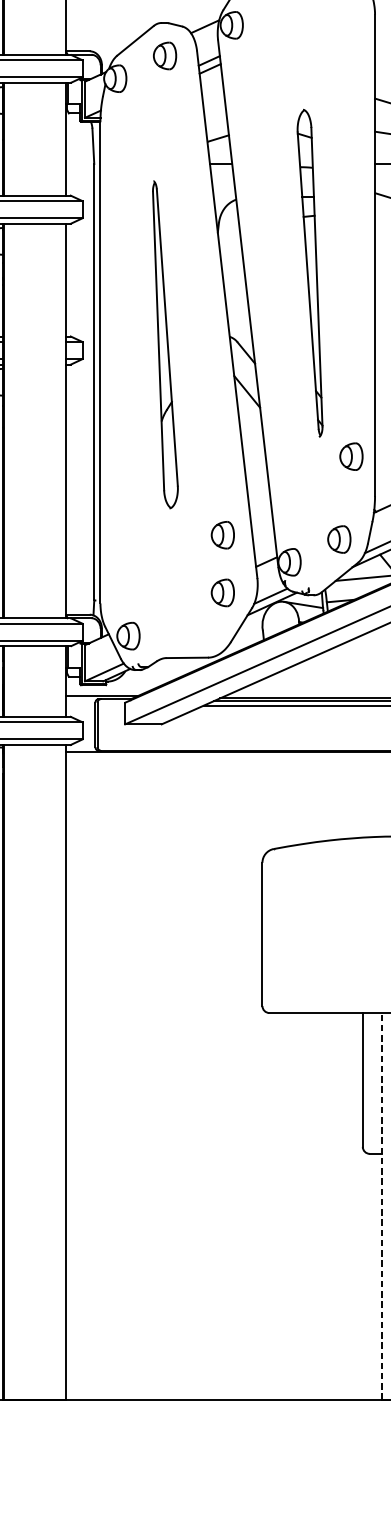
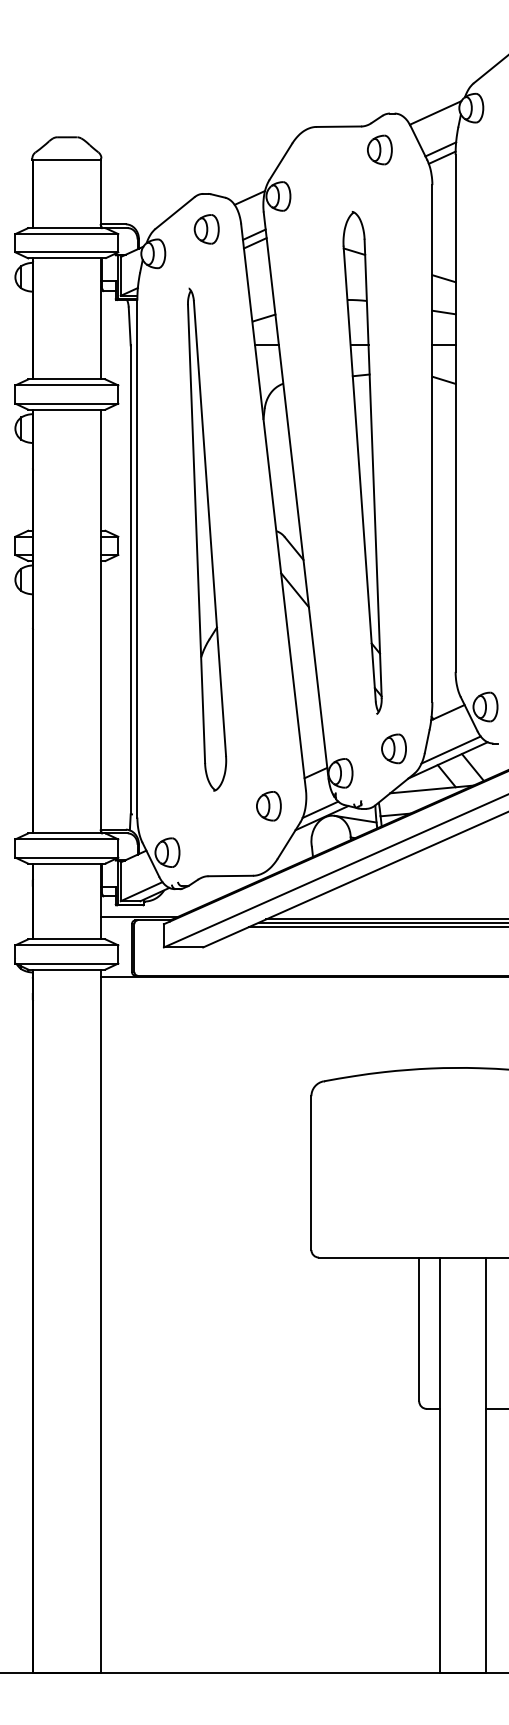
part: (309, 272) -> (362, 462), size x1.43
part: (165, 344) -> (207, 539), size x1.43
part: (350, 456) -> (406, 659), removed
part: (222, 535) -> (268, 744), removed
line: (381, 1206) -> (439, 1465), dashed -> solid

